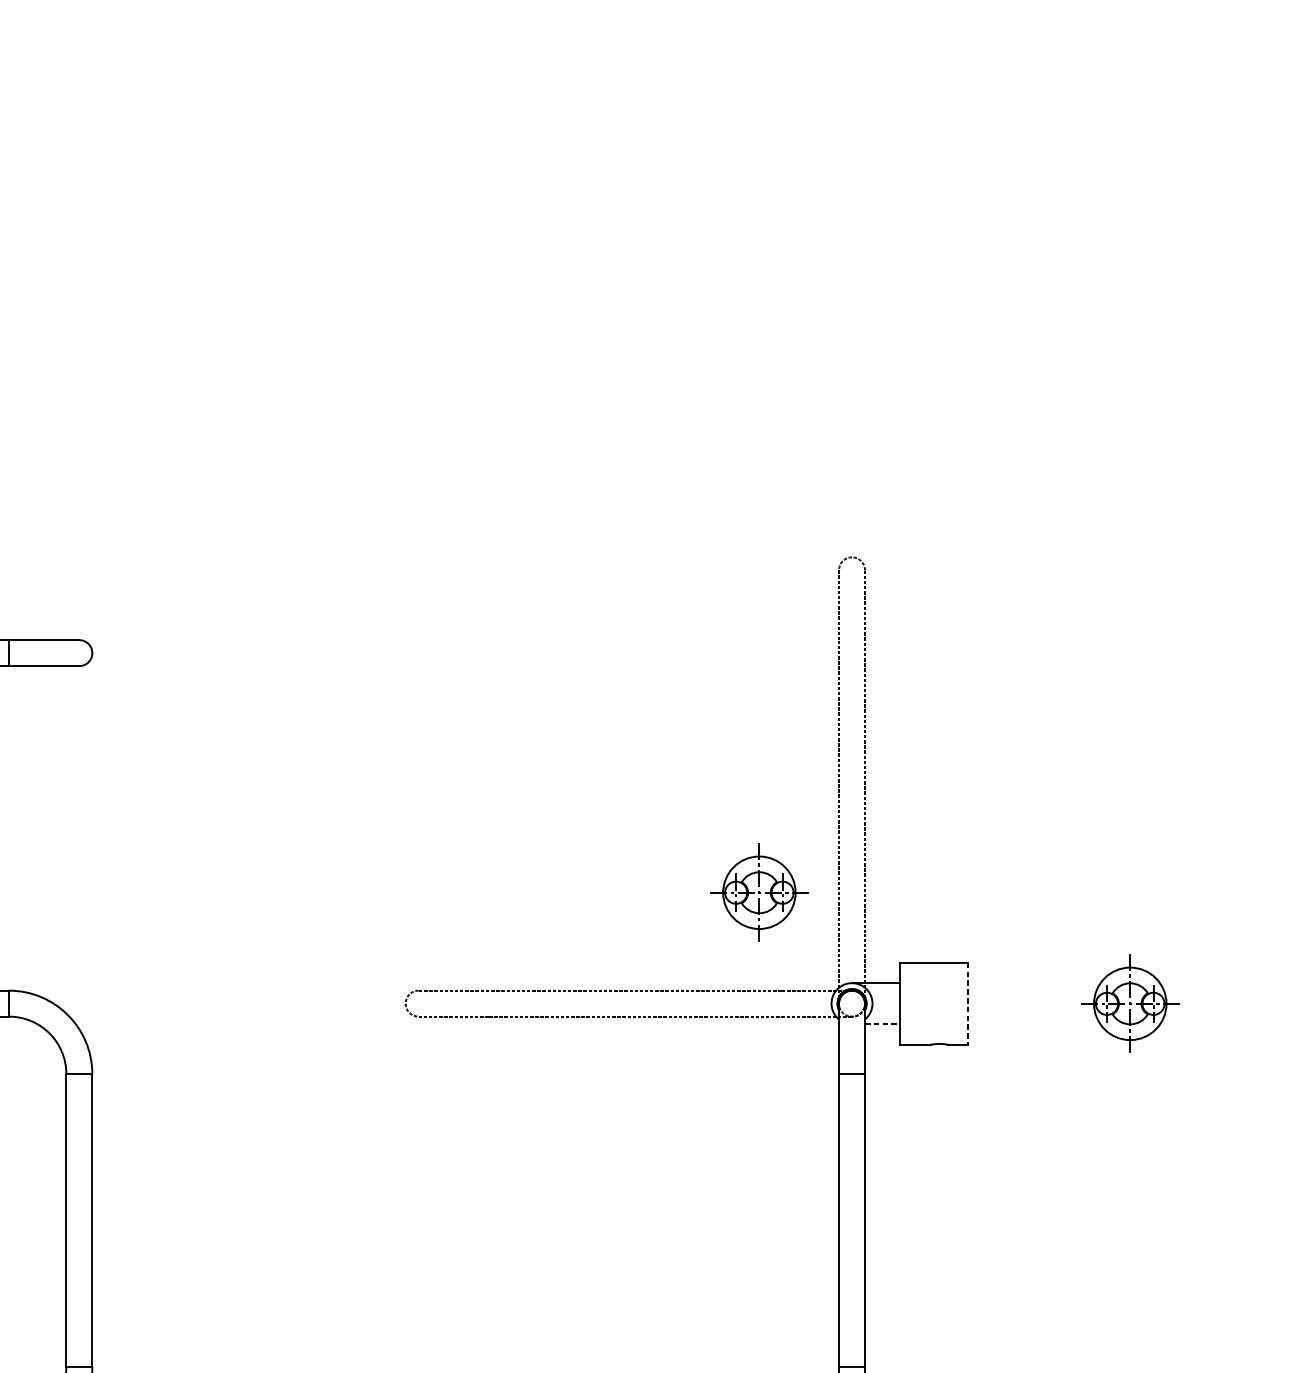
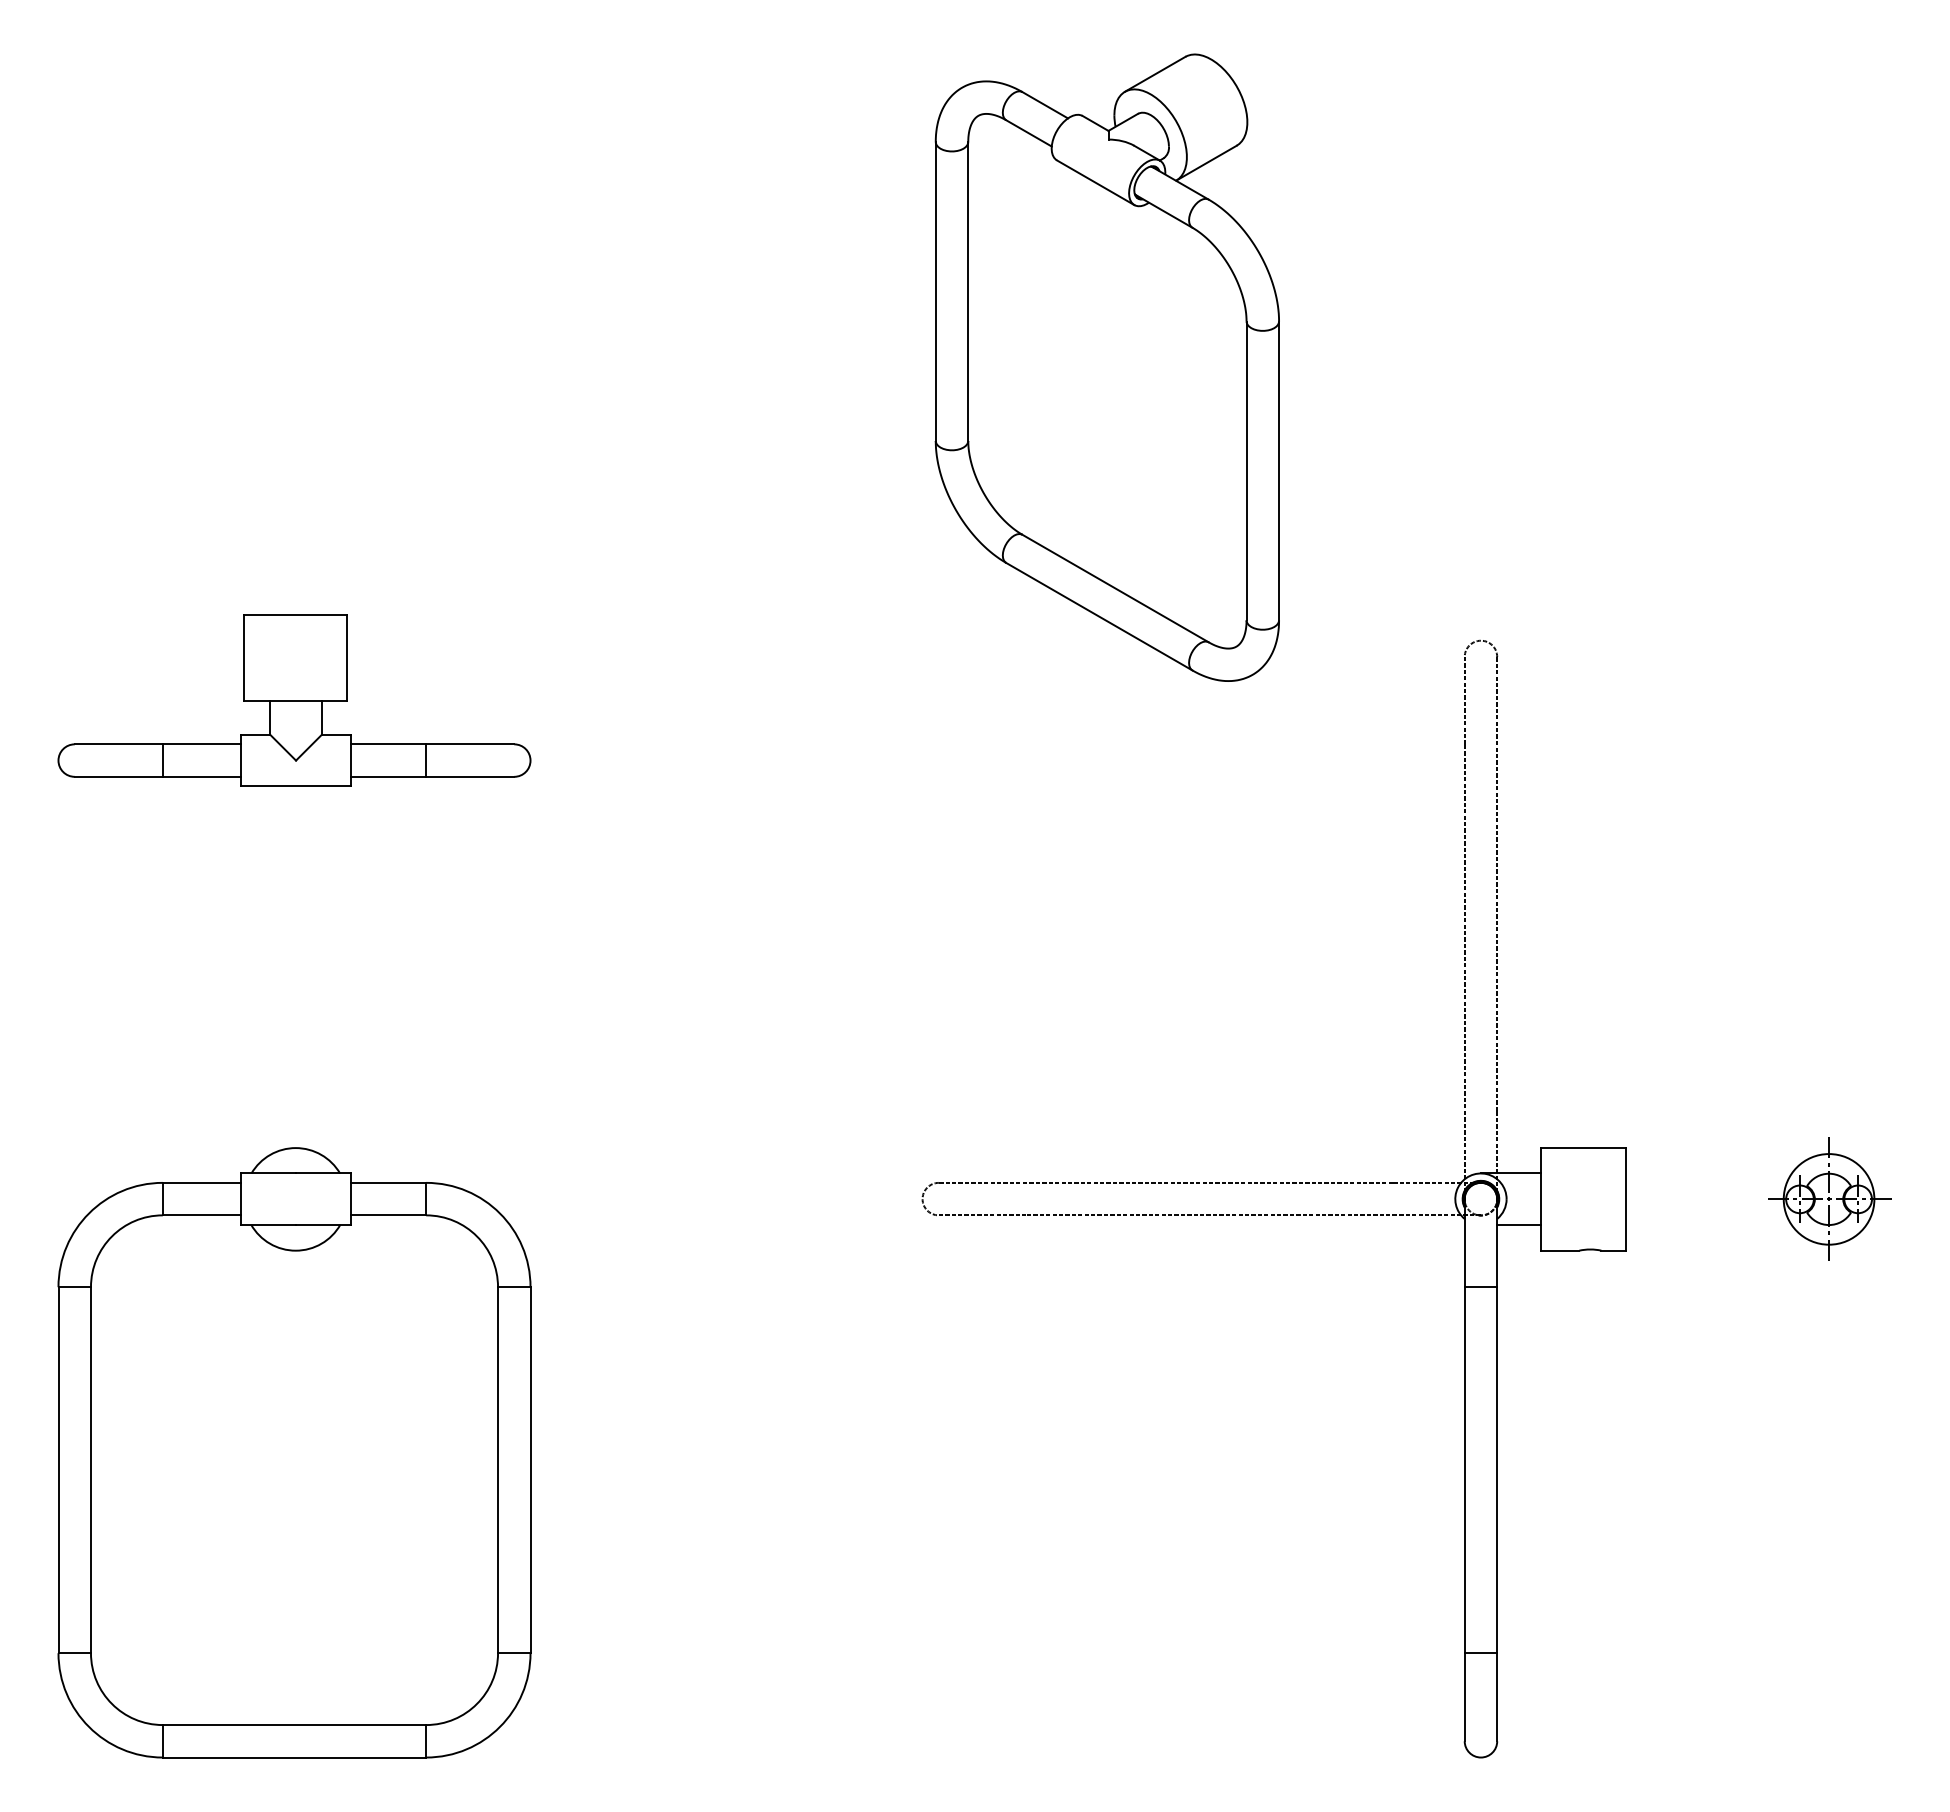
part: (552, 338) -> (1106, 367), added
part: (759, 892) -> (1365, 1059), removed
line: (968, 1003) -> (1626, 1199), dashed -> solid
line: (882, 1023) -> (1519, 1224), dashed -> solid

